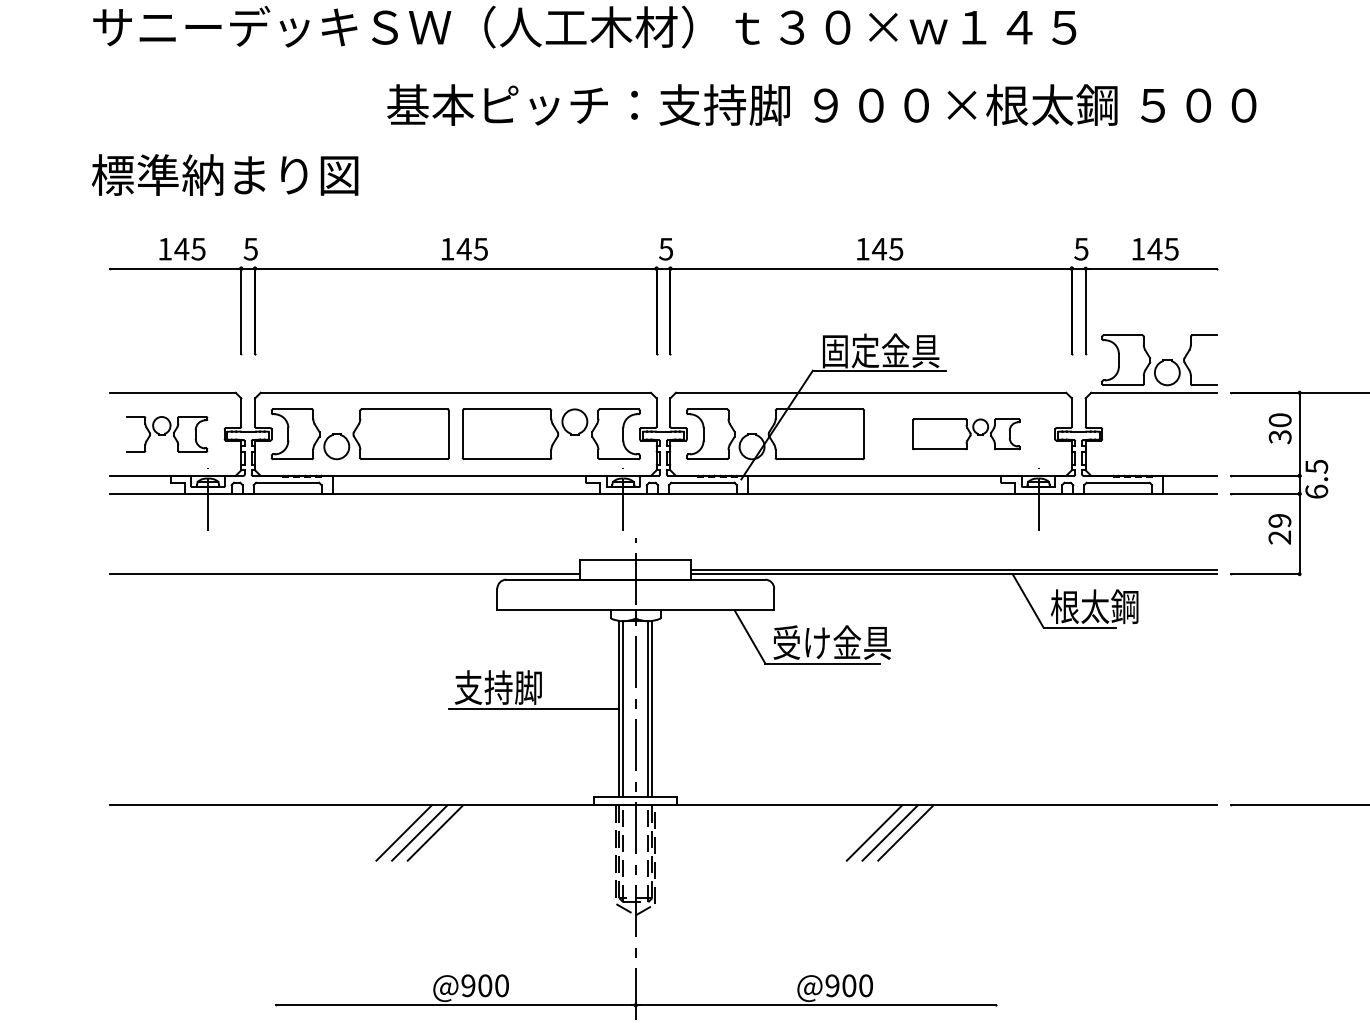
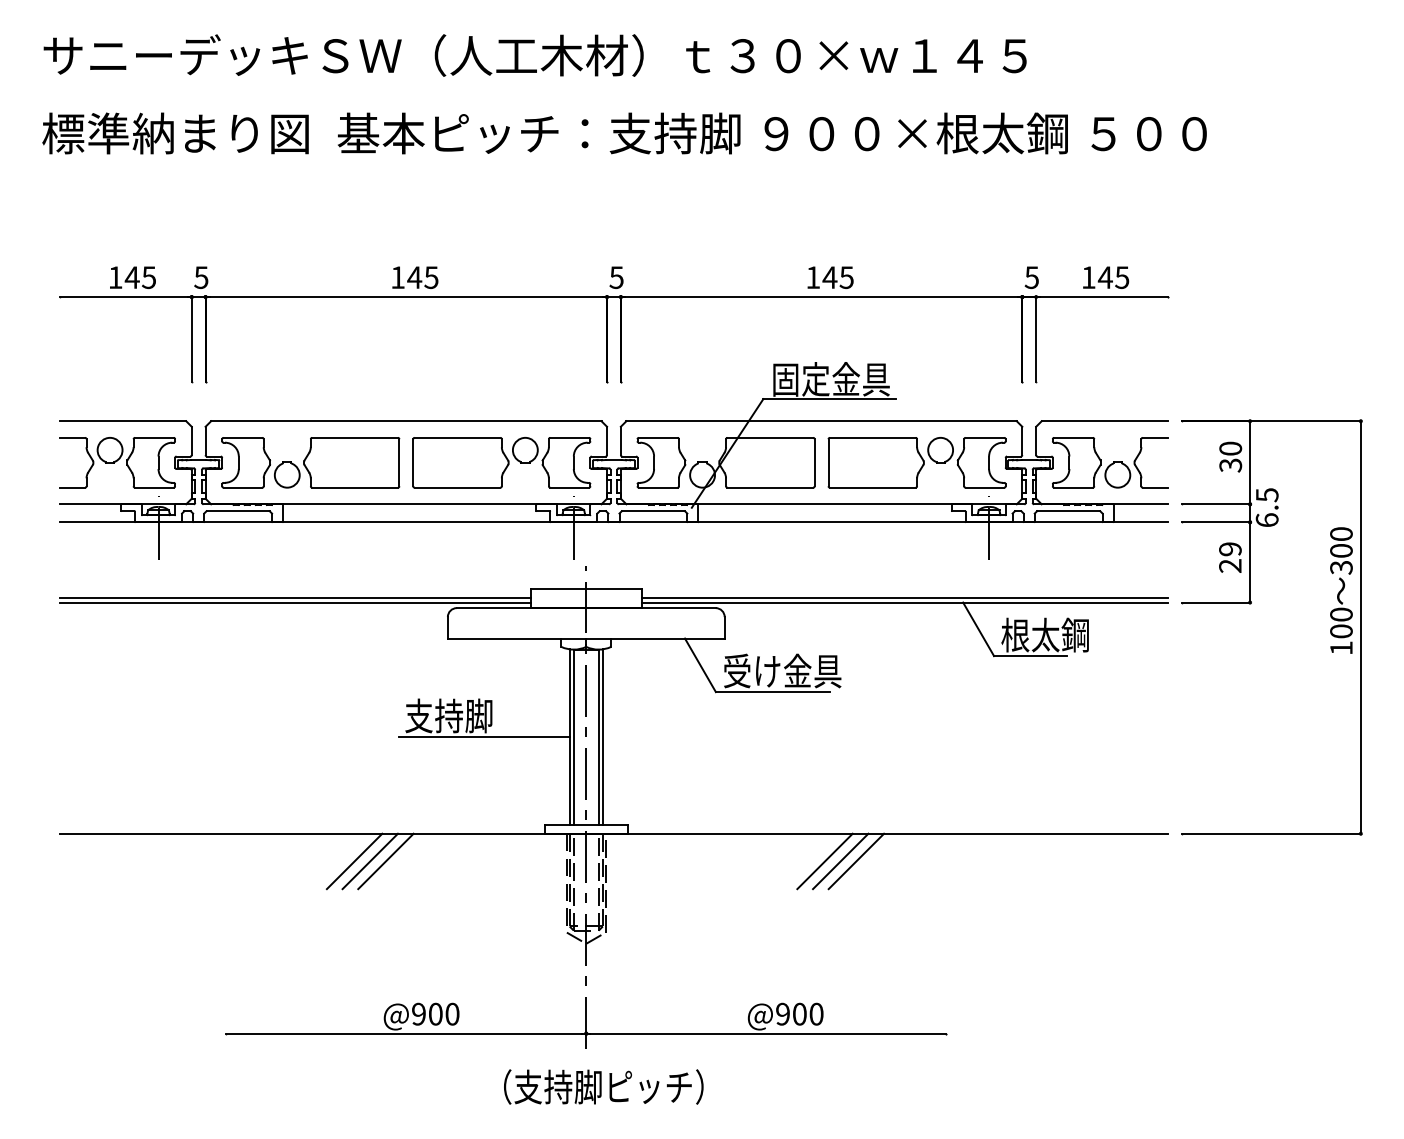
text: (225, 175) -> (175, 133), moved
part: (1160, 360) -> (1110, 462), moved
part: (167, 434) -> (117, 462), size x1.43
part: (966, 434) -> (916, 462), size x1.67
line: (345, 570) -> (295, 598), added

